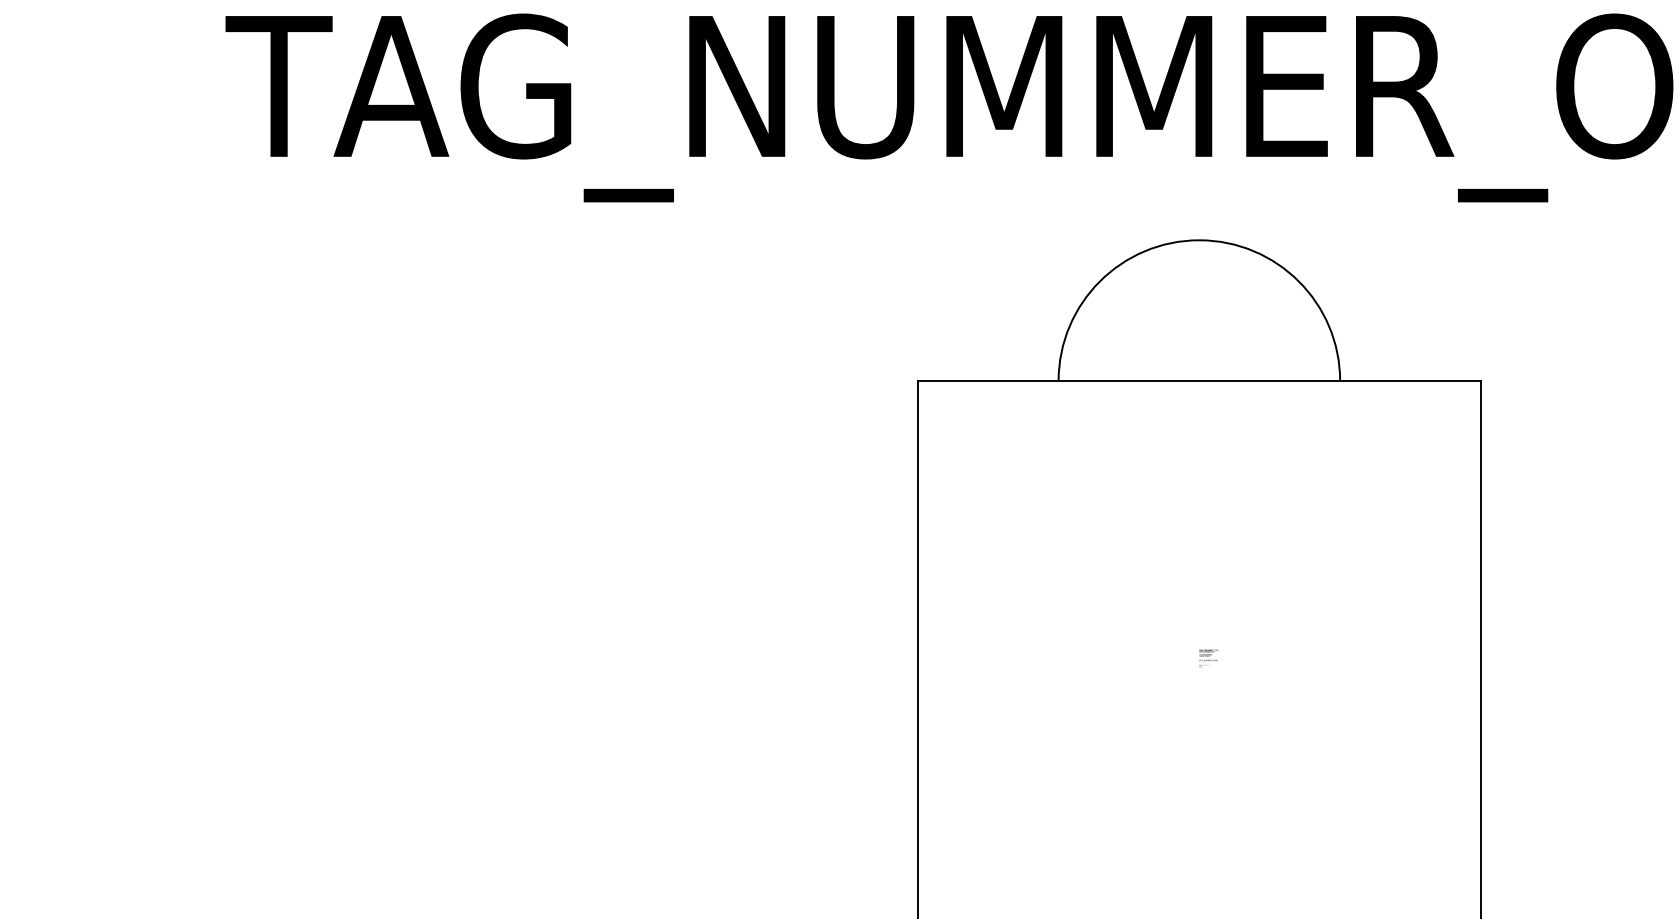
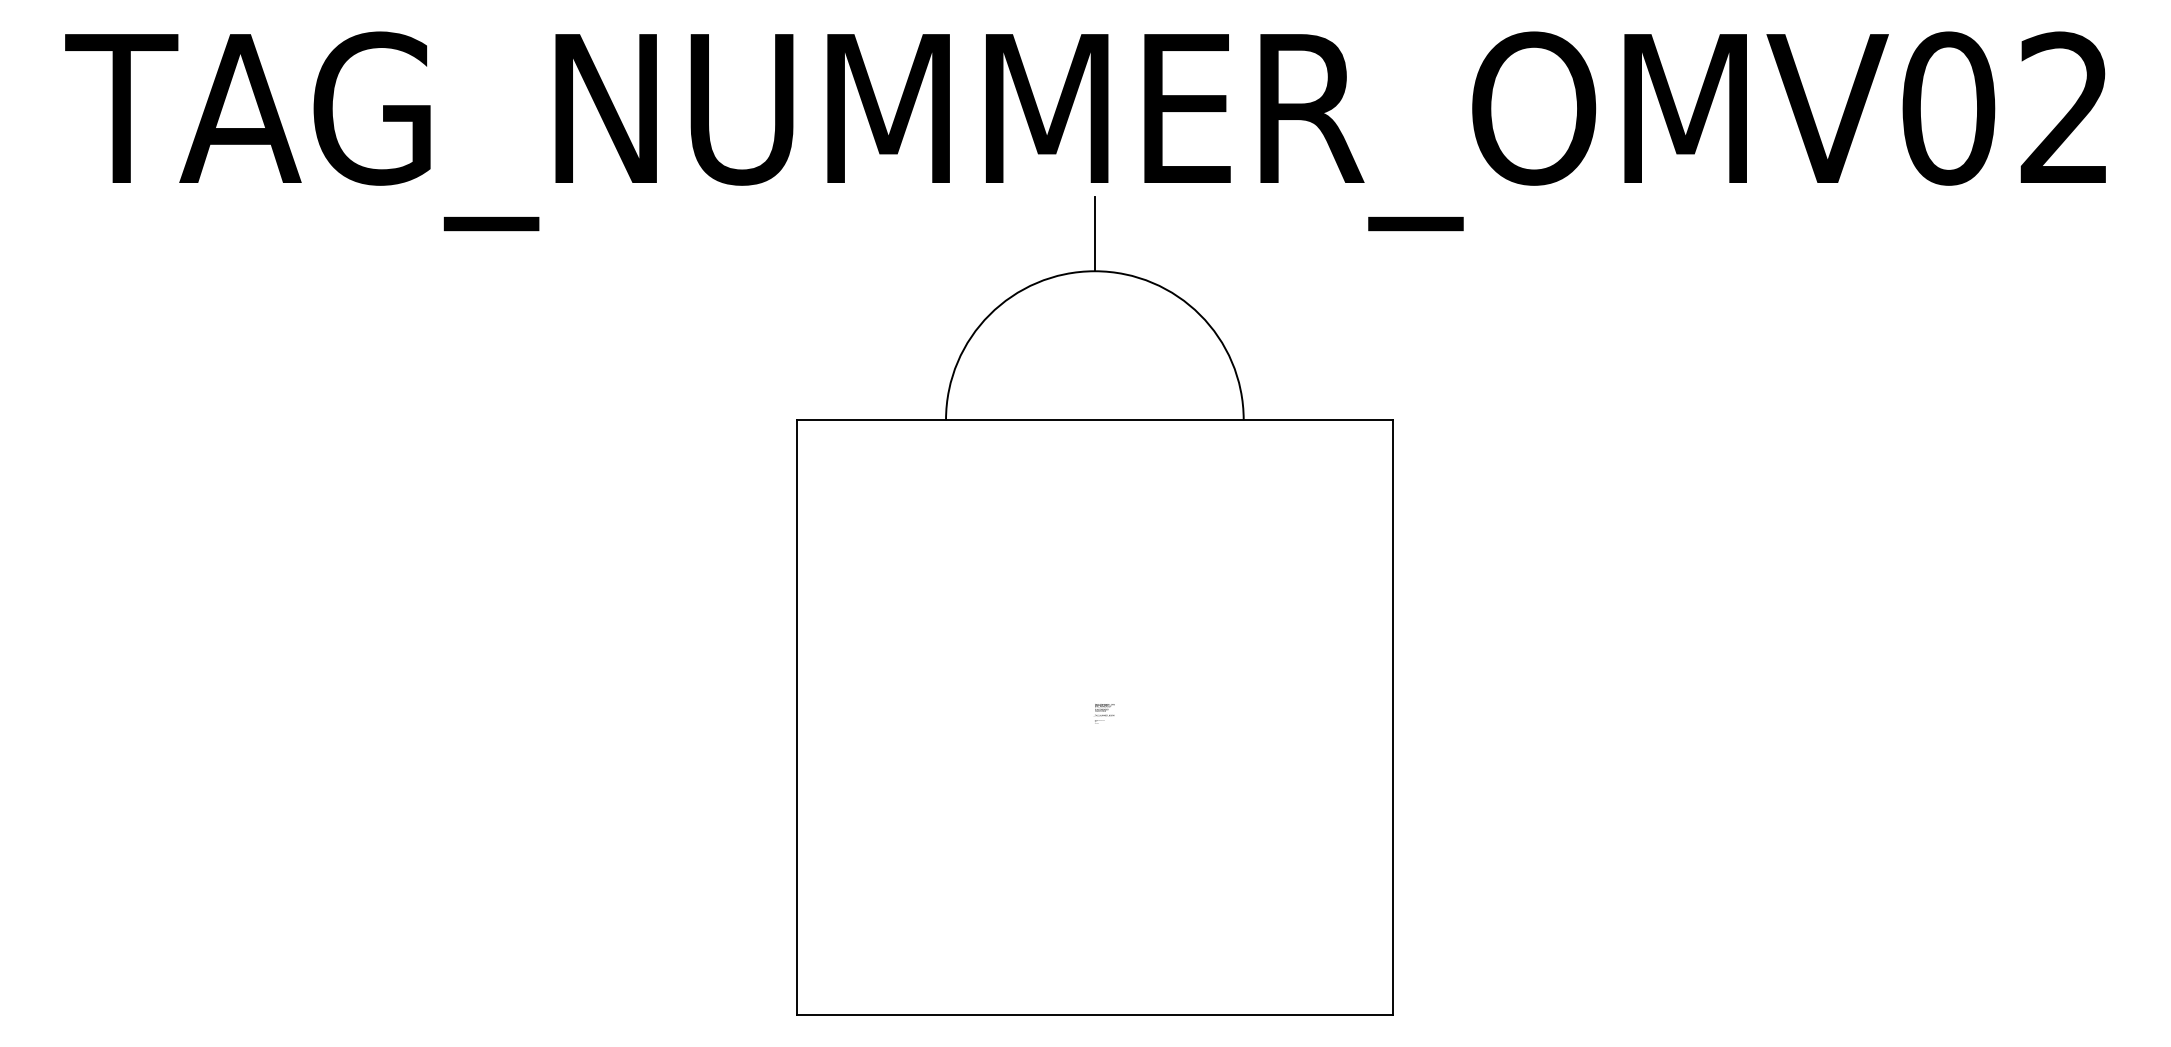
line: (1199, 204) -> (1094, 233), added

